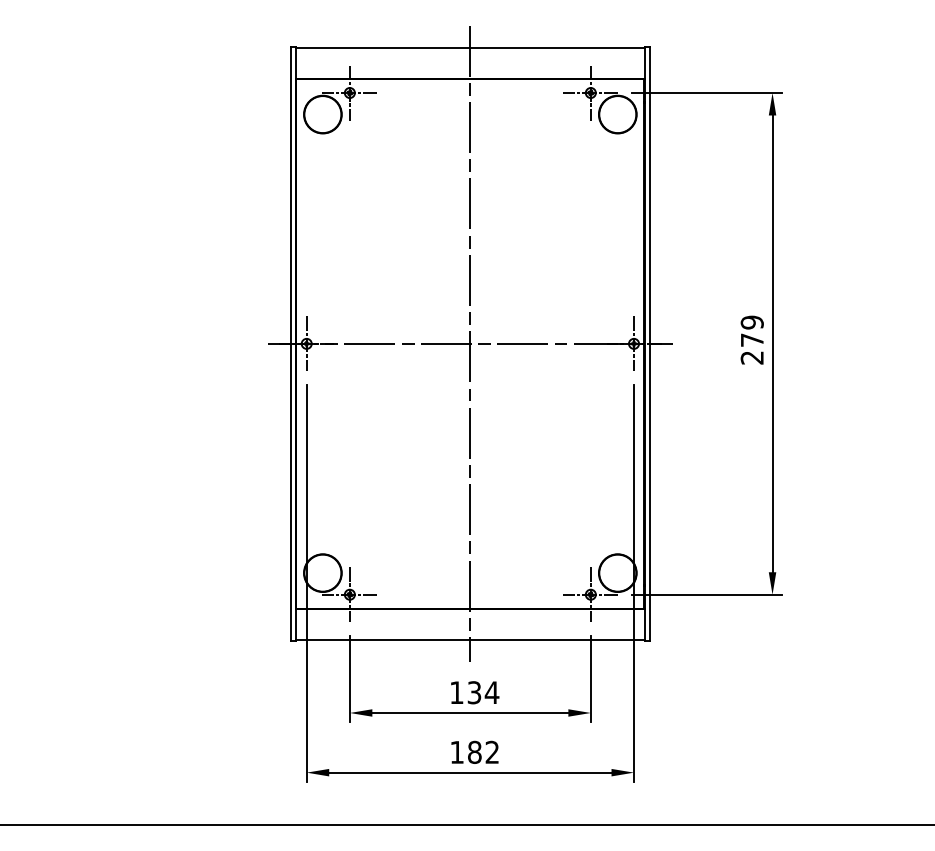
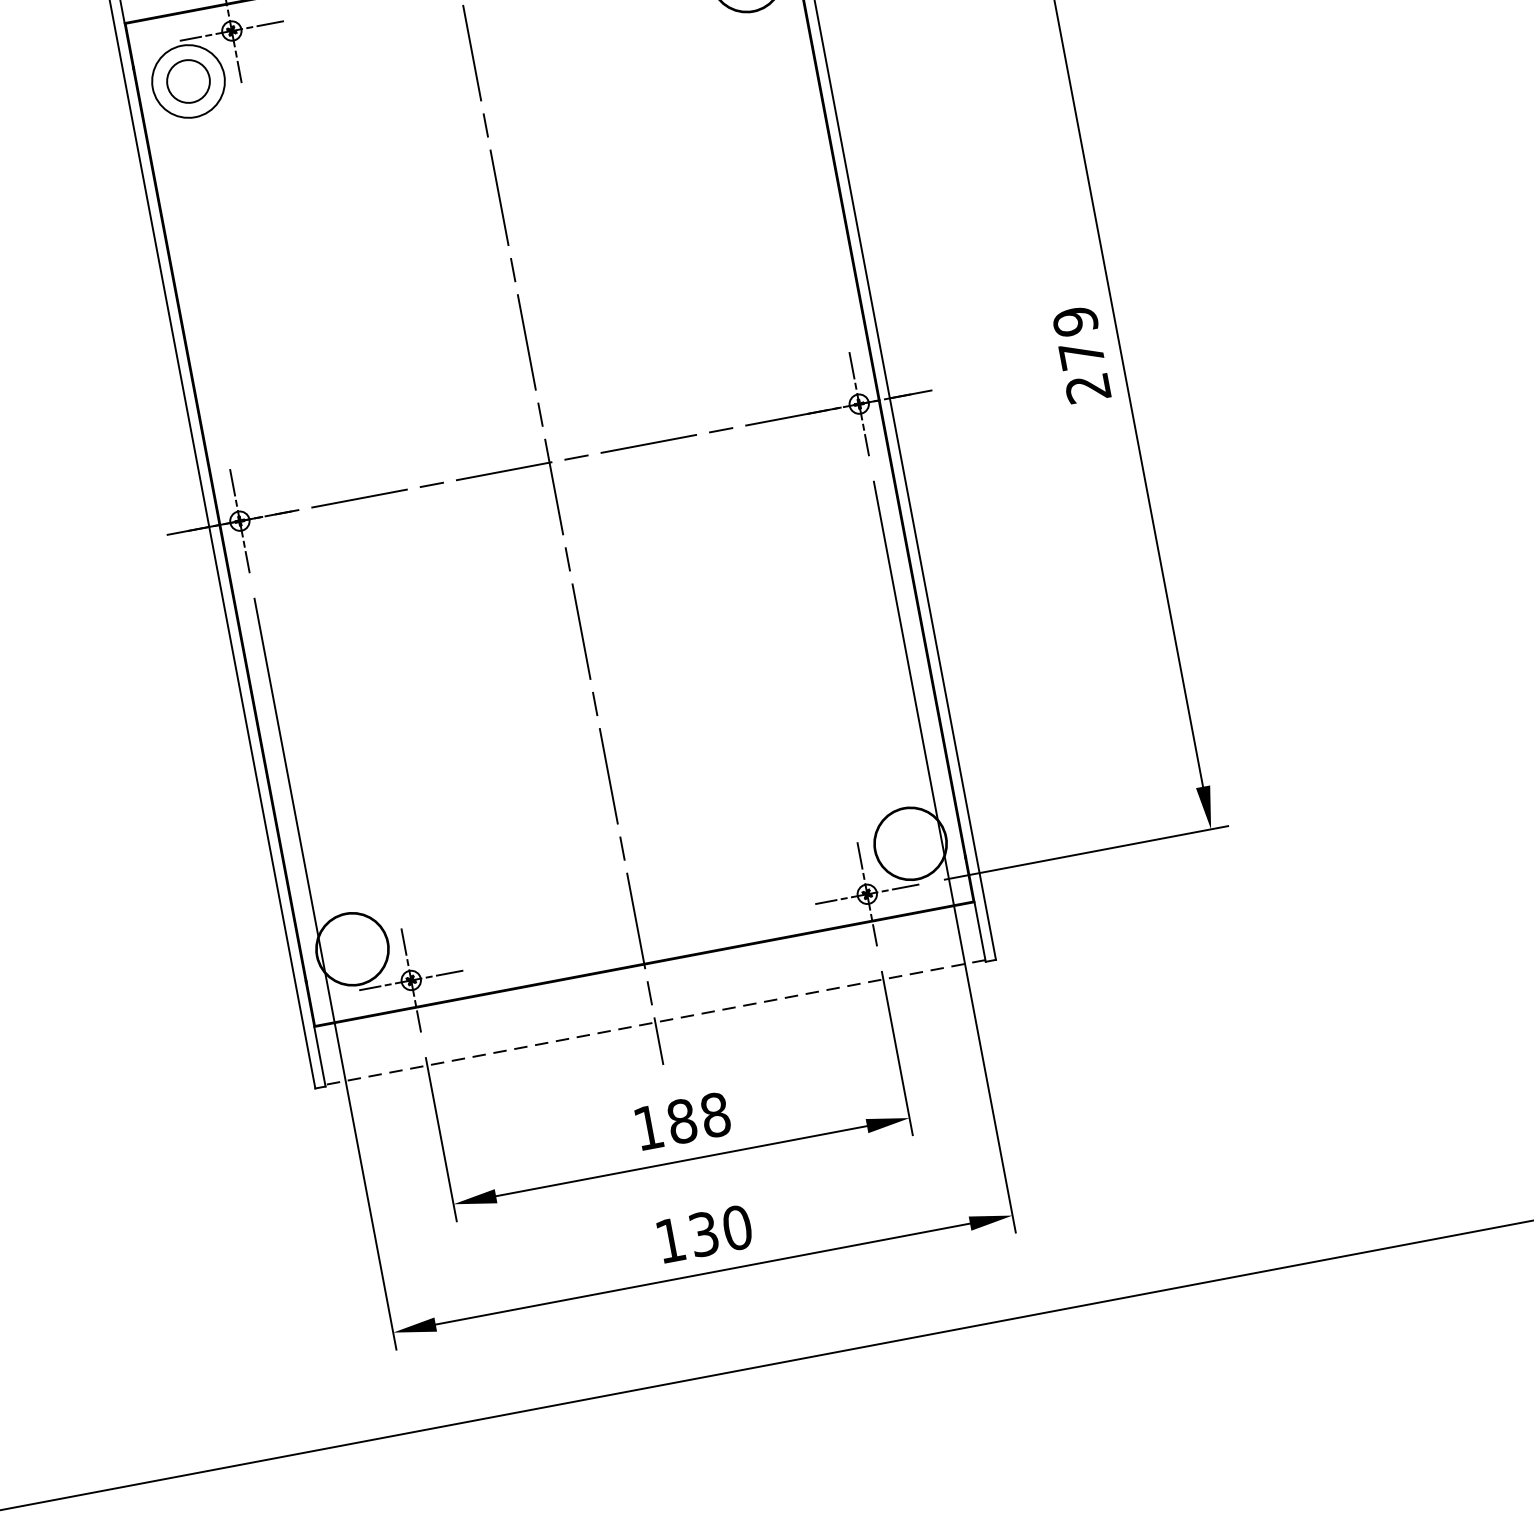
circle: (322, 114) -> (187, 81), size x0.6
line: (469, 639) -> (653, 1022), solid -> dashed
text: (483, 692) -> (699, 1117), 134 -> 188
text: (483, 751) -> (720, 1229), 182 -> 130

